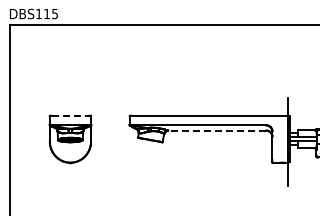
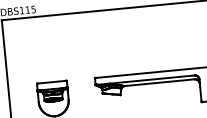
line: (70, 115) -> (51, 81), dashed -> solid
line: (216, 130) -> (158, 82), dashed -> solid

